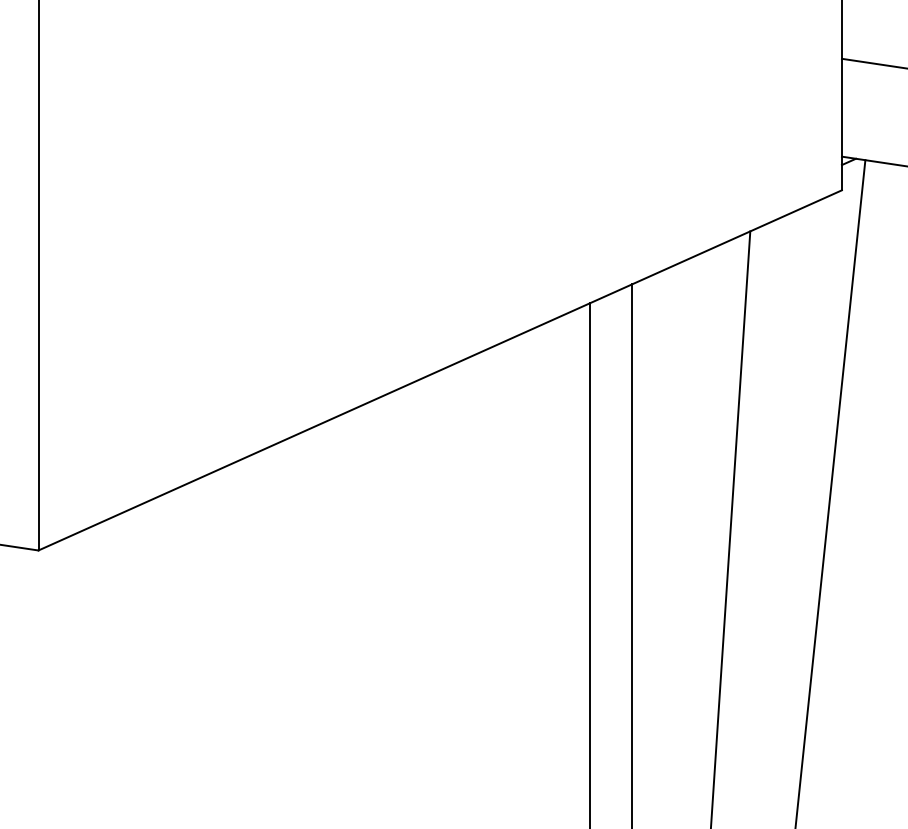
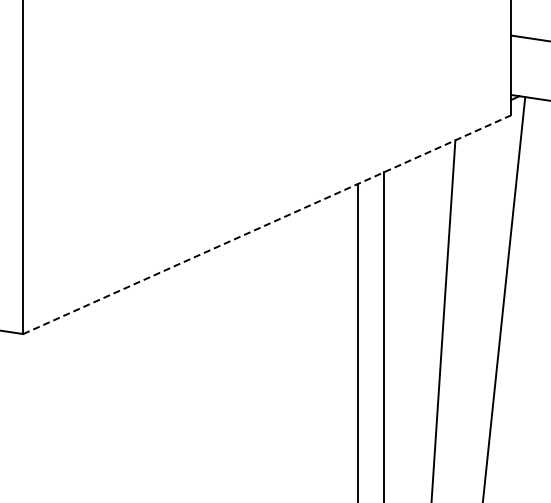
line: (440, 370) -> (267, 224), solid -> dashed

